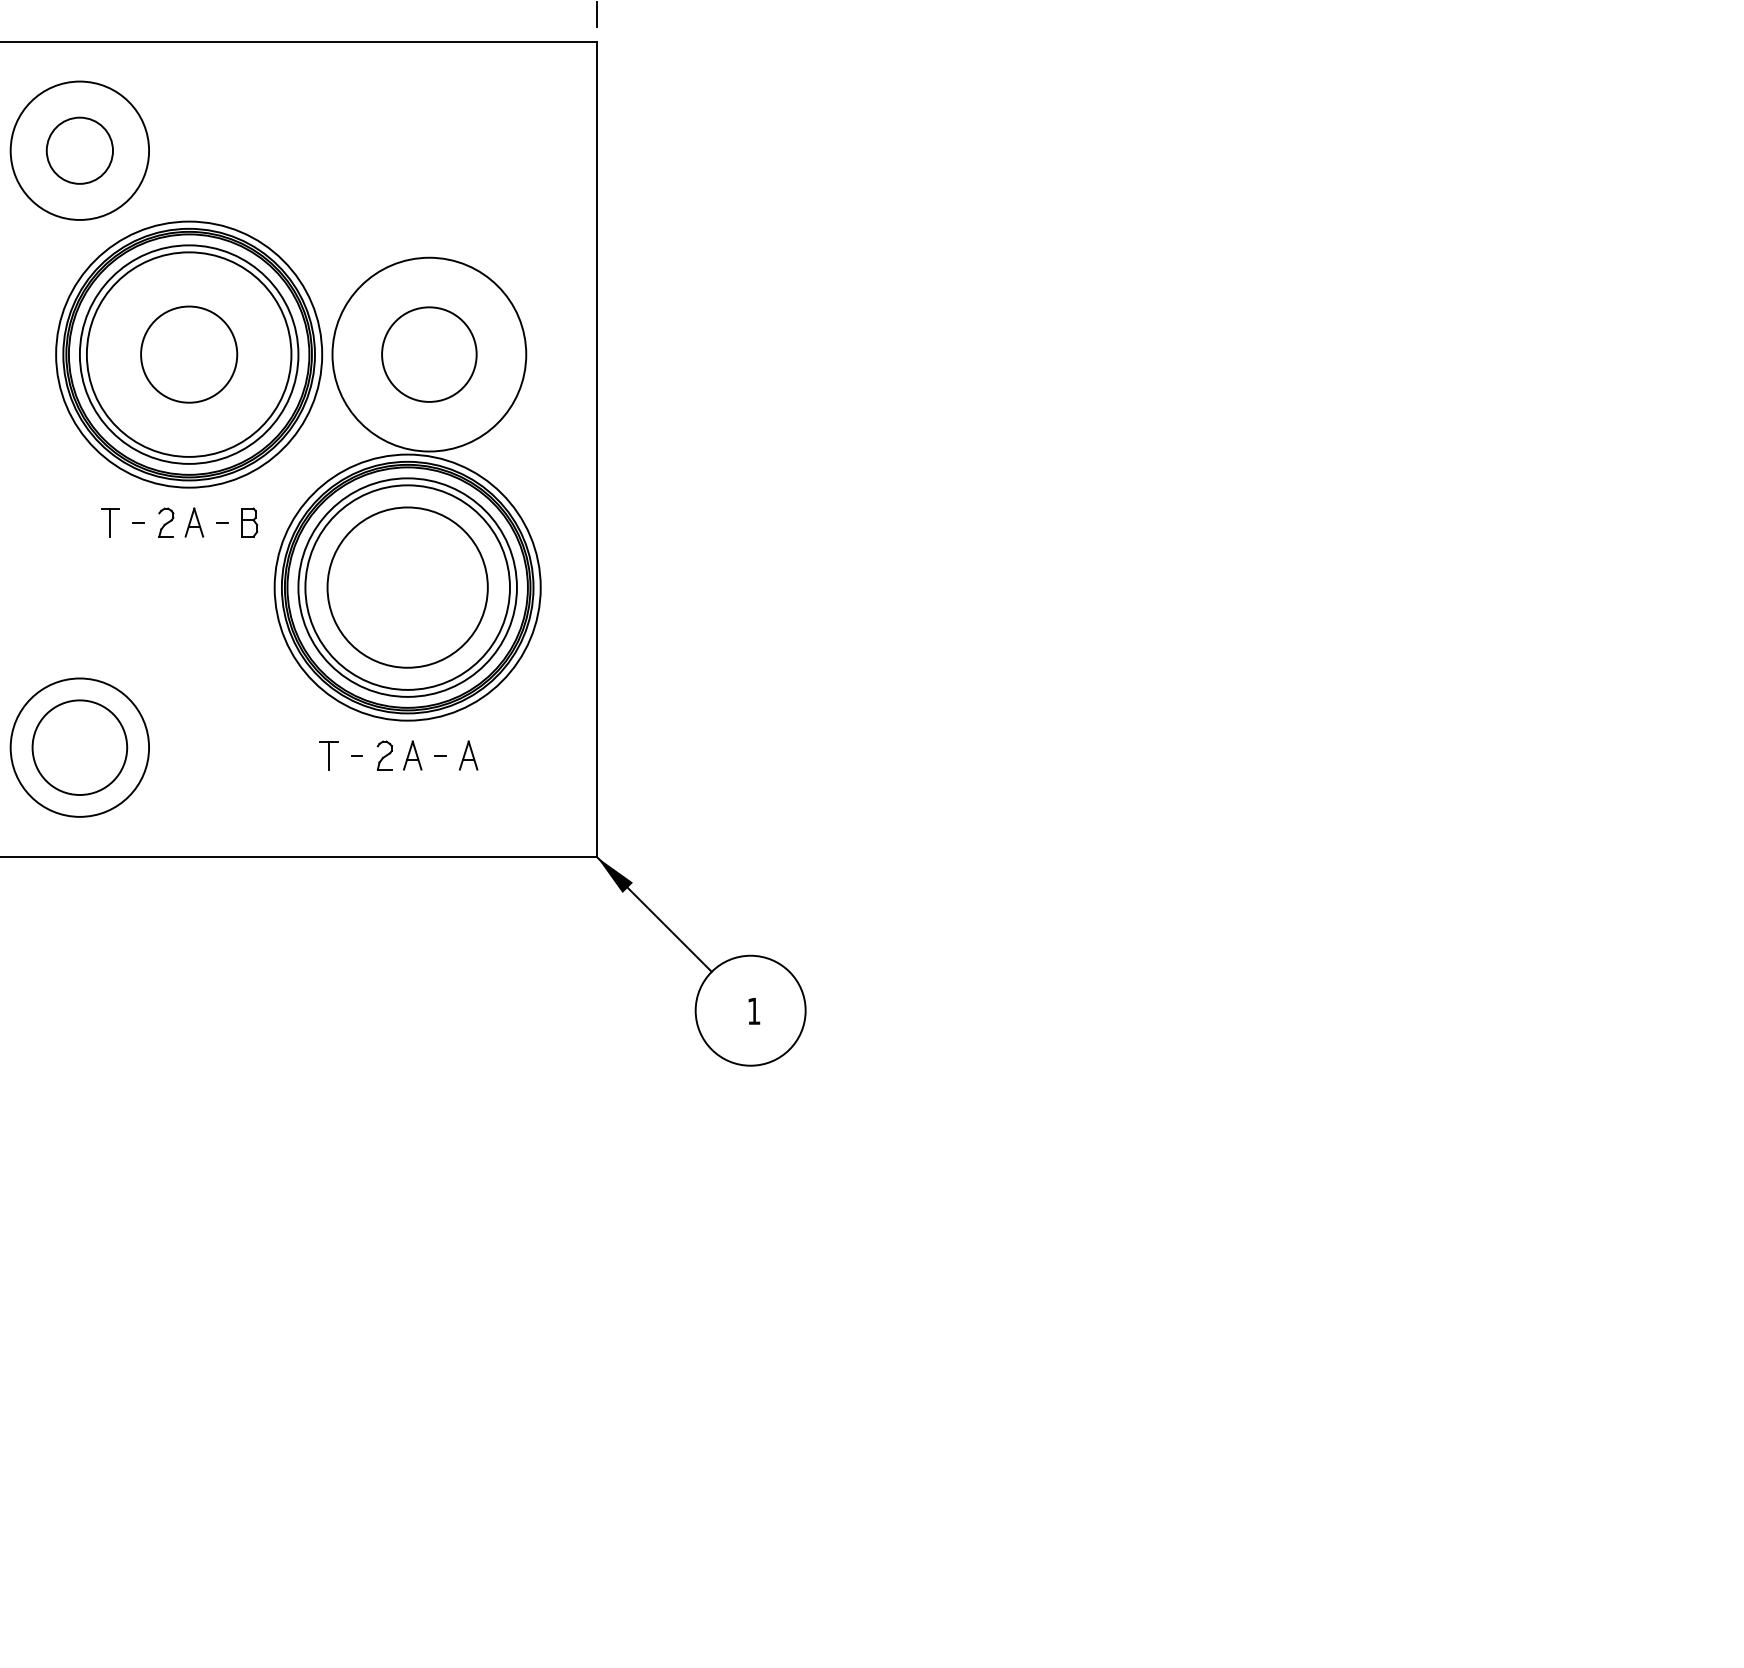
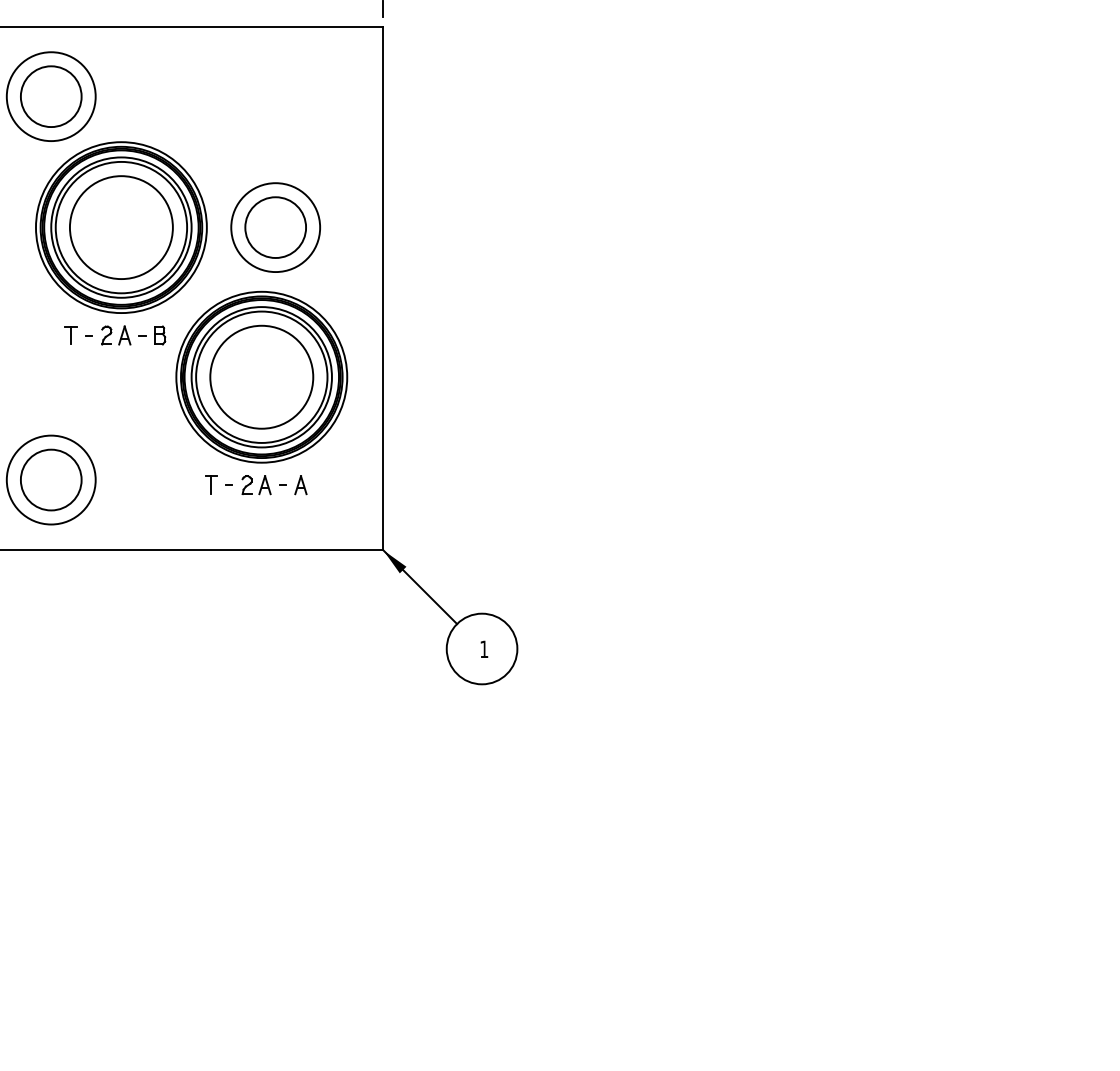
circle: (78, 150) -> (50, 96), size x1.43
circle: (187, 354) -> (120, 227), size x1.67
circle: (429, 354) -> (275, 227), size x0.71

